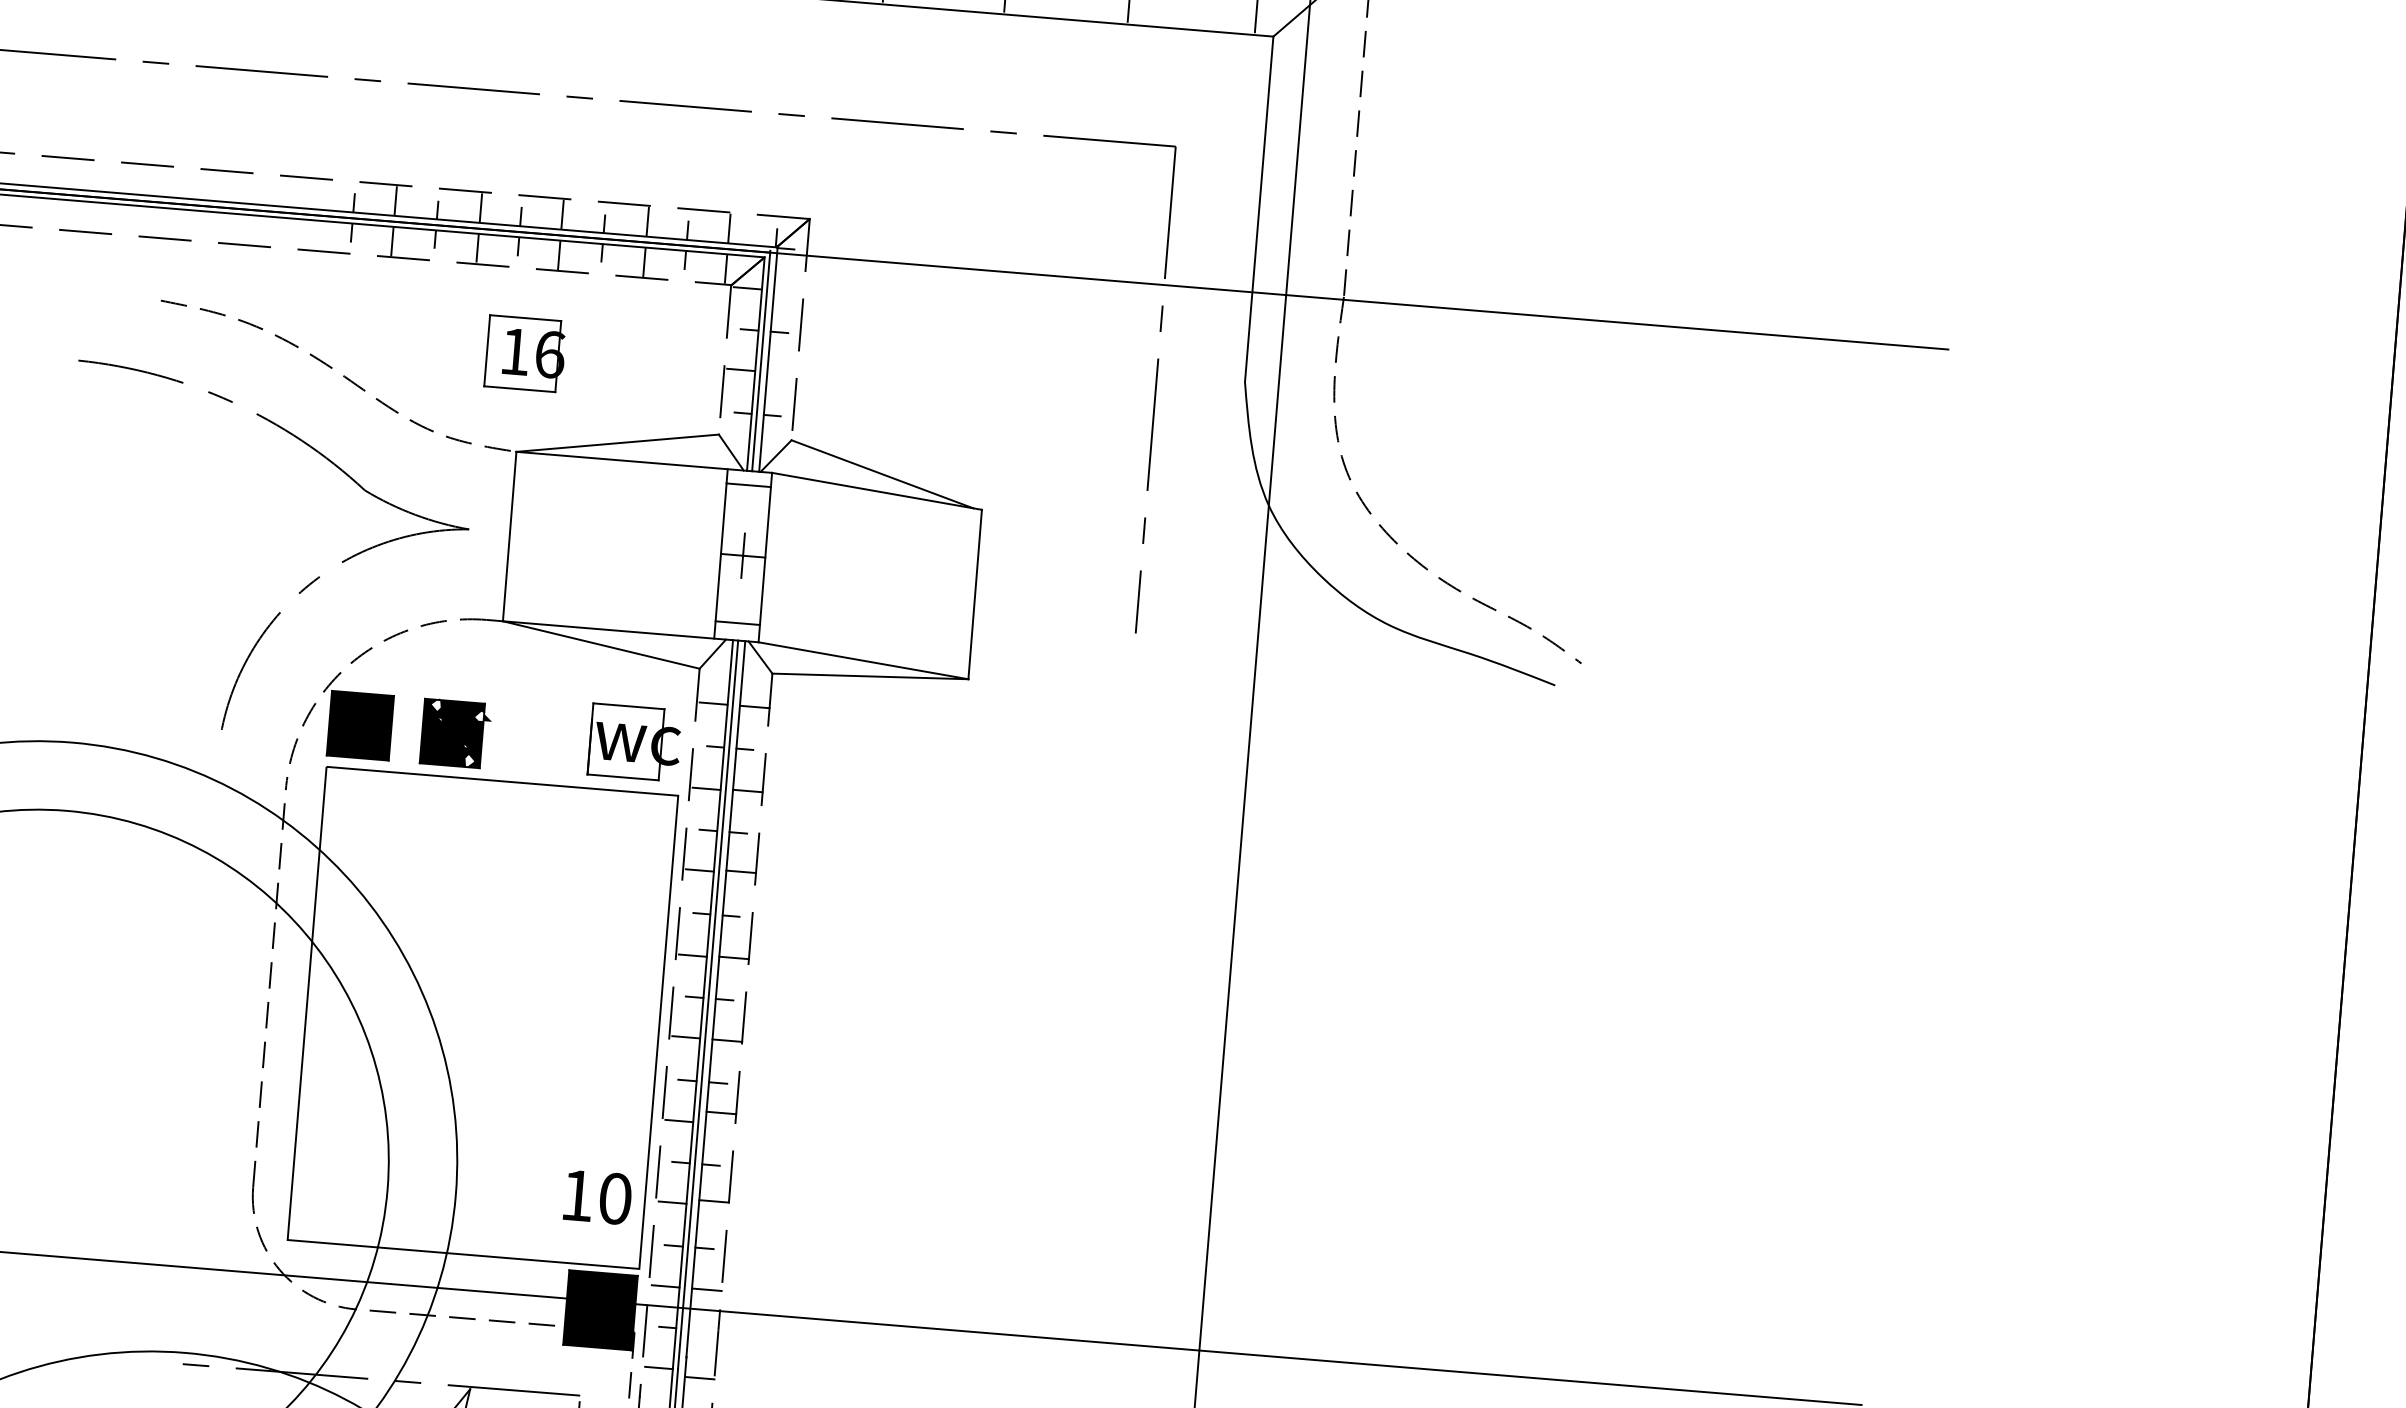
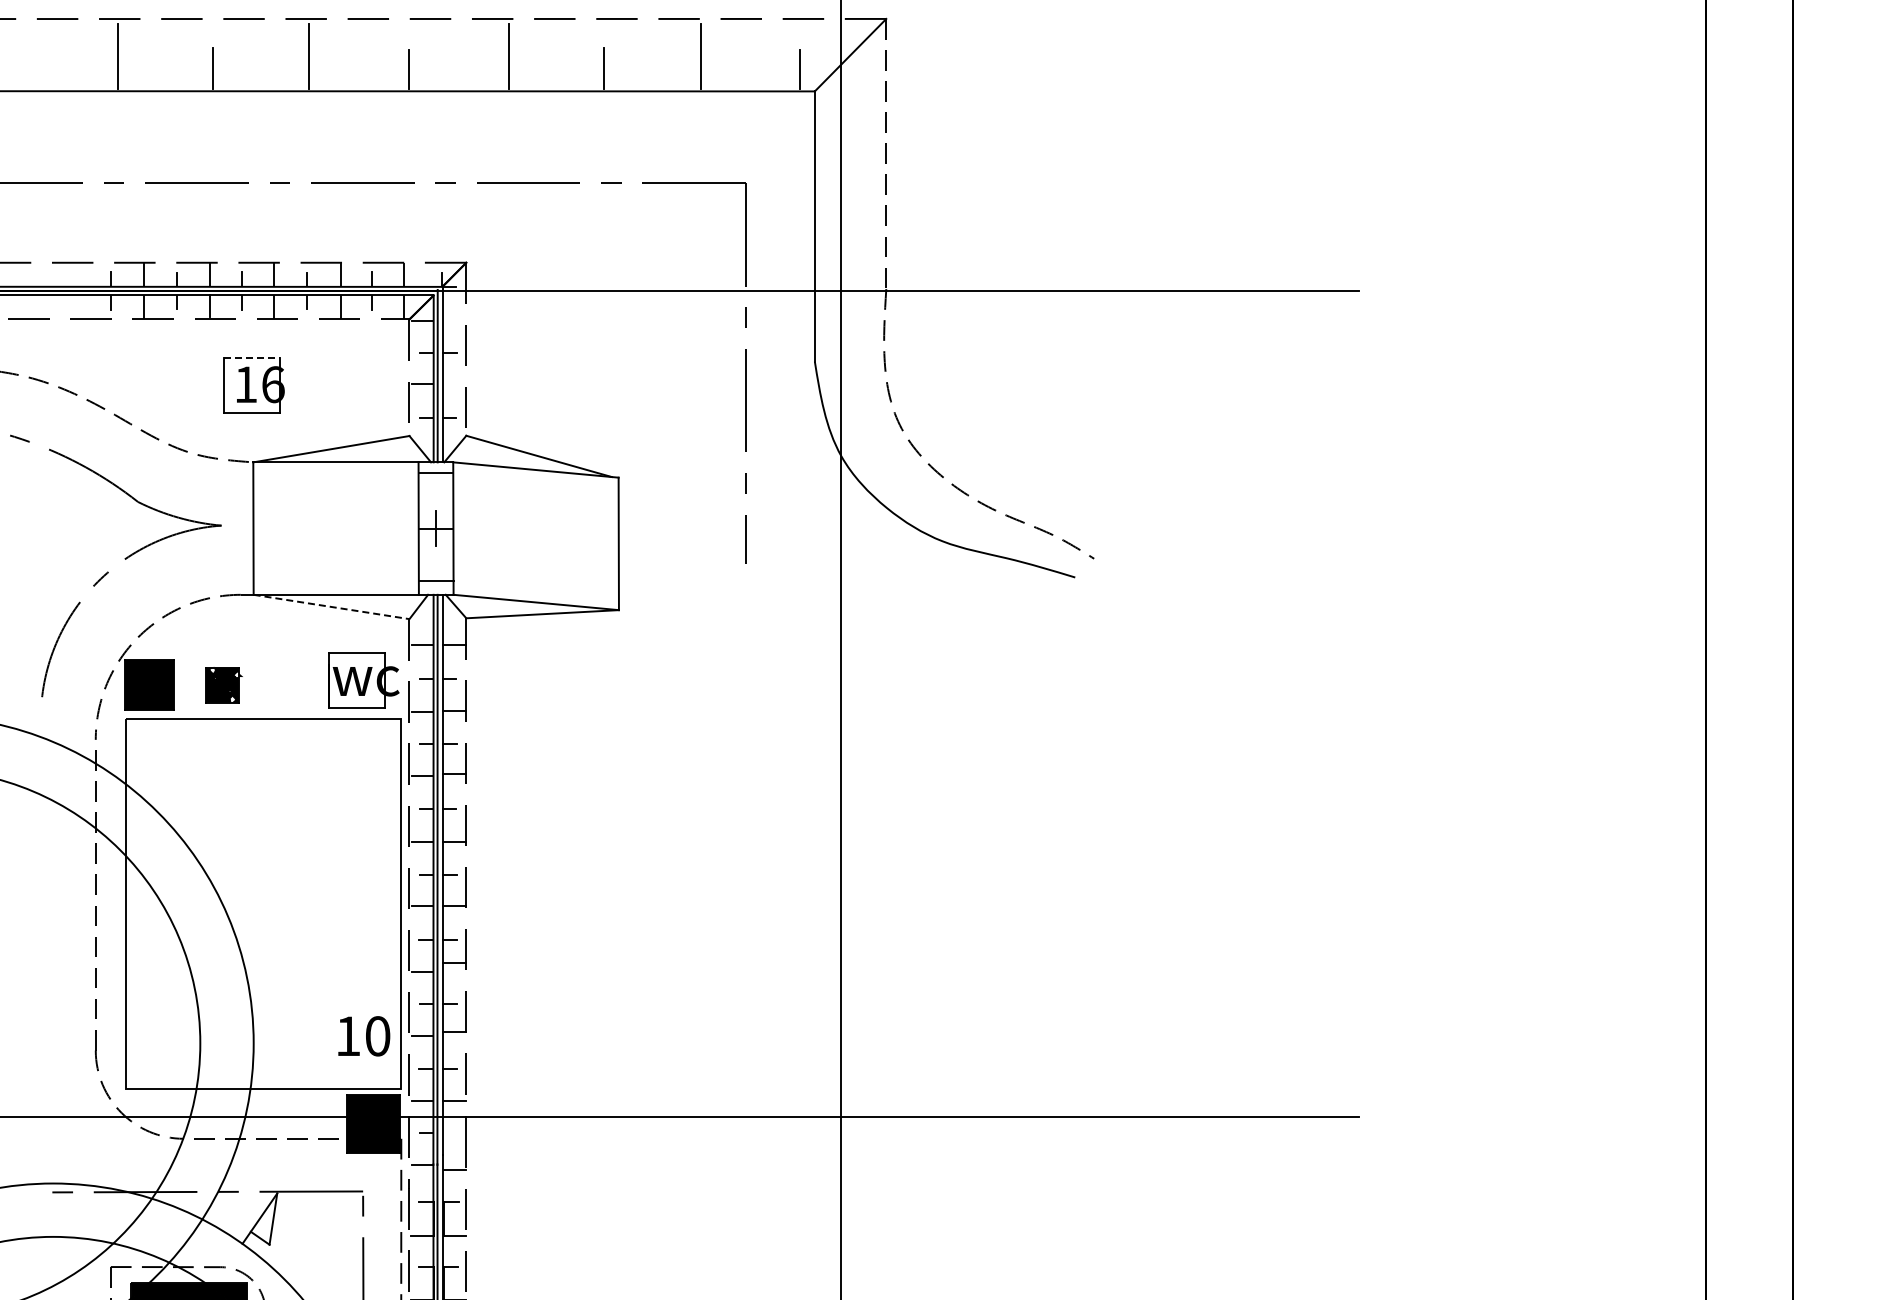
line: (525, 317) -> (251, 357), solid -> dashed
line: (601, 644) -> (331, 606), solid -> dashed
part: (456, 732) -> (224, 684), size x0.7

